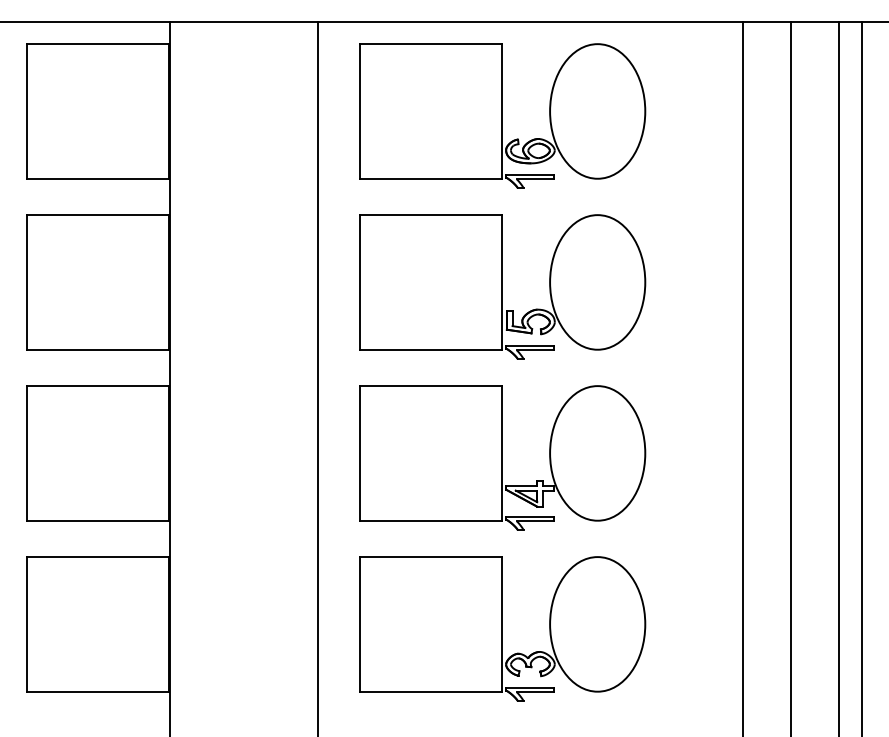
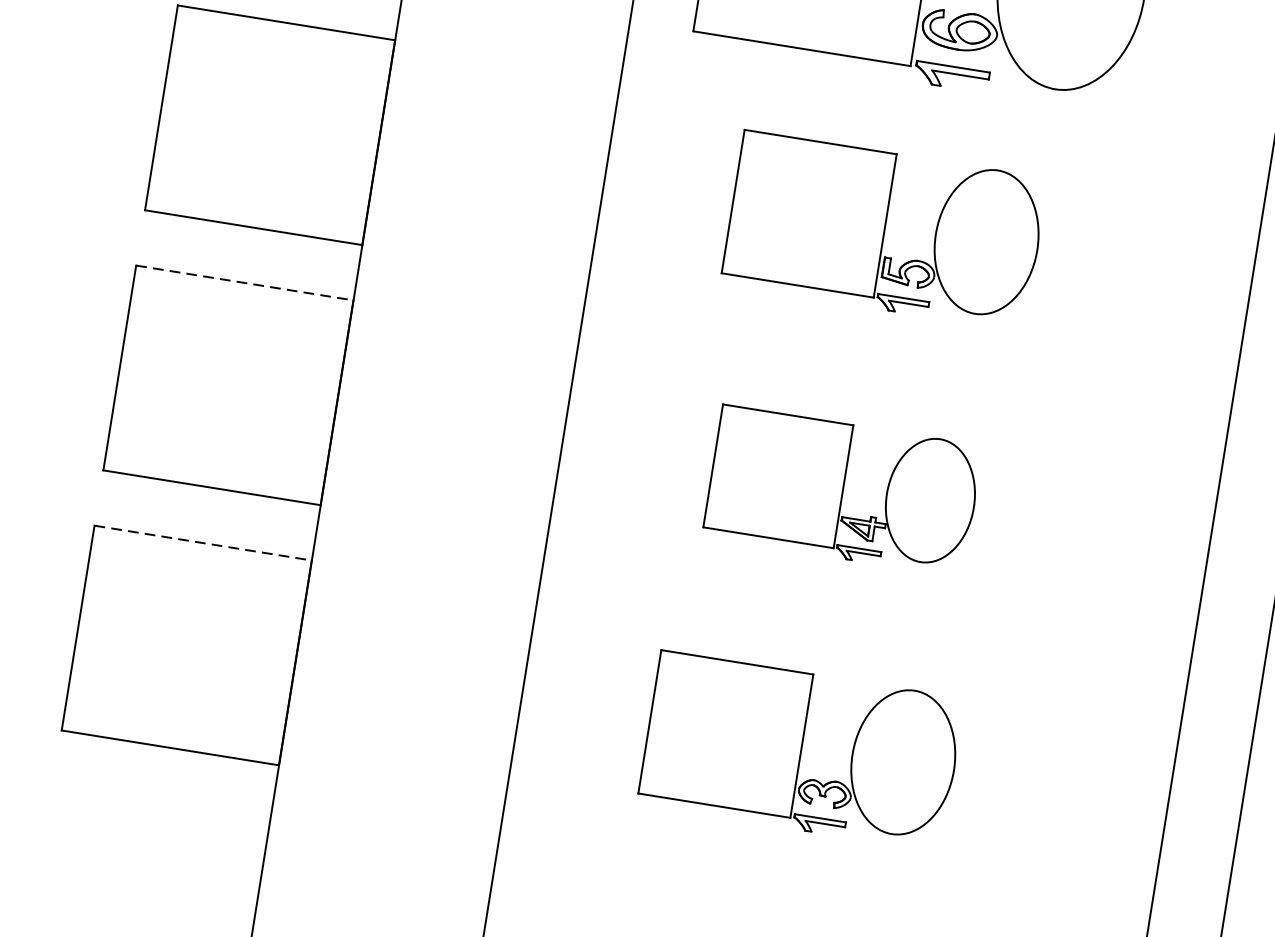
part: (502, 286) -> (884, 230), size x0.7
line: (98, 386) -> (245, 283), solid -> dashed
part: (502, 457) -> (842, 490), size x0.6
line: (98, 557) -> (203, 543), solid -> dashed
part: (502, 628) -> (801, 750), size x0.7

